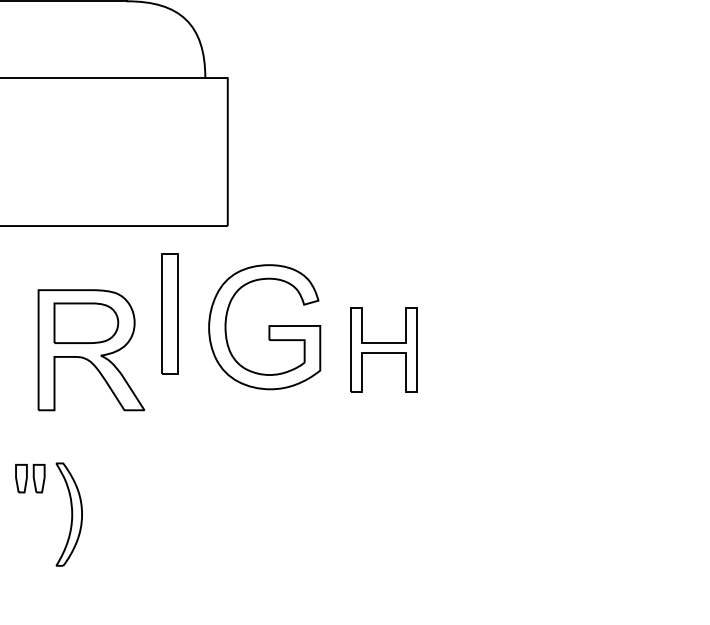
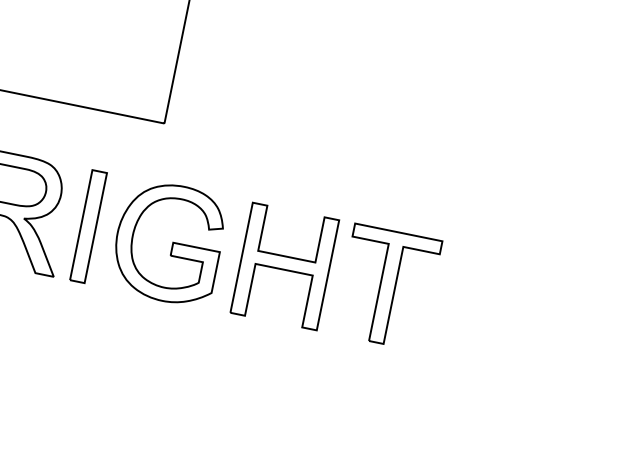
part: (169, 313) -> (88, 225), moved
part: (264, 327) -> (168, 243), moved
part: (383, 349) -> (284, 265), size x1.43
part: (496, 349) -> (387, 286), added

